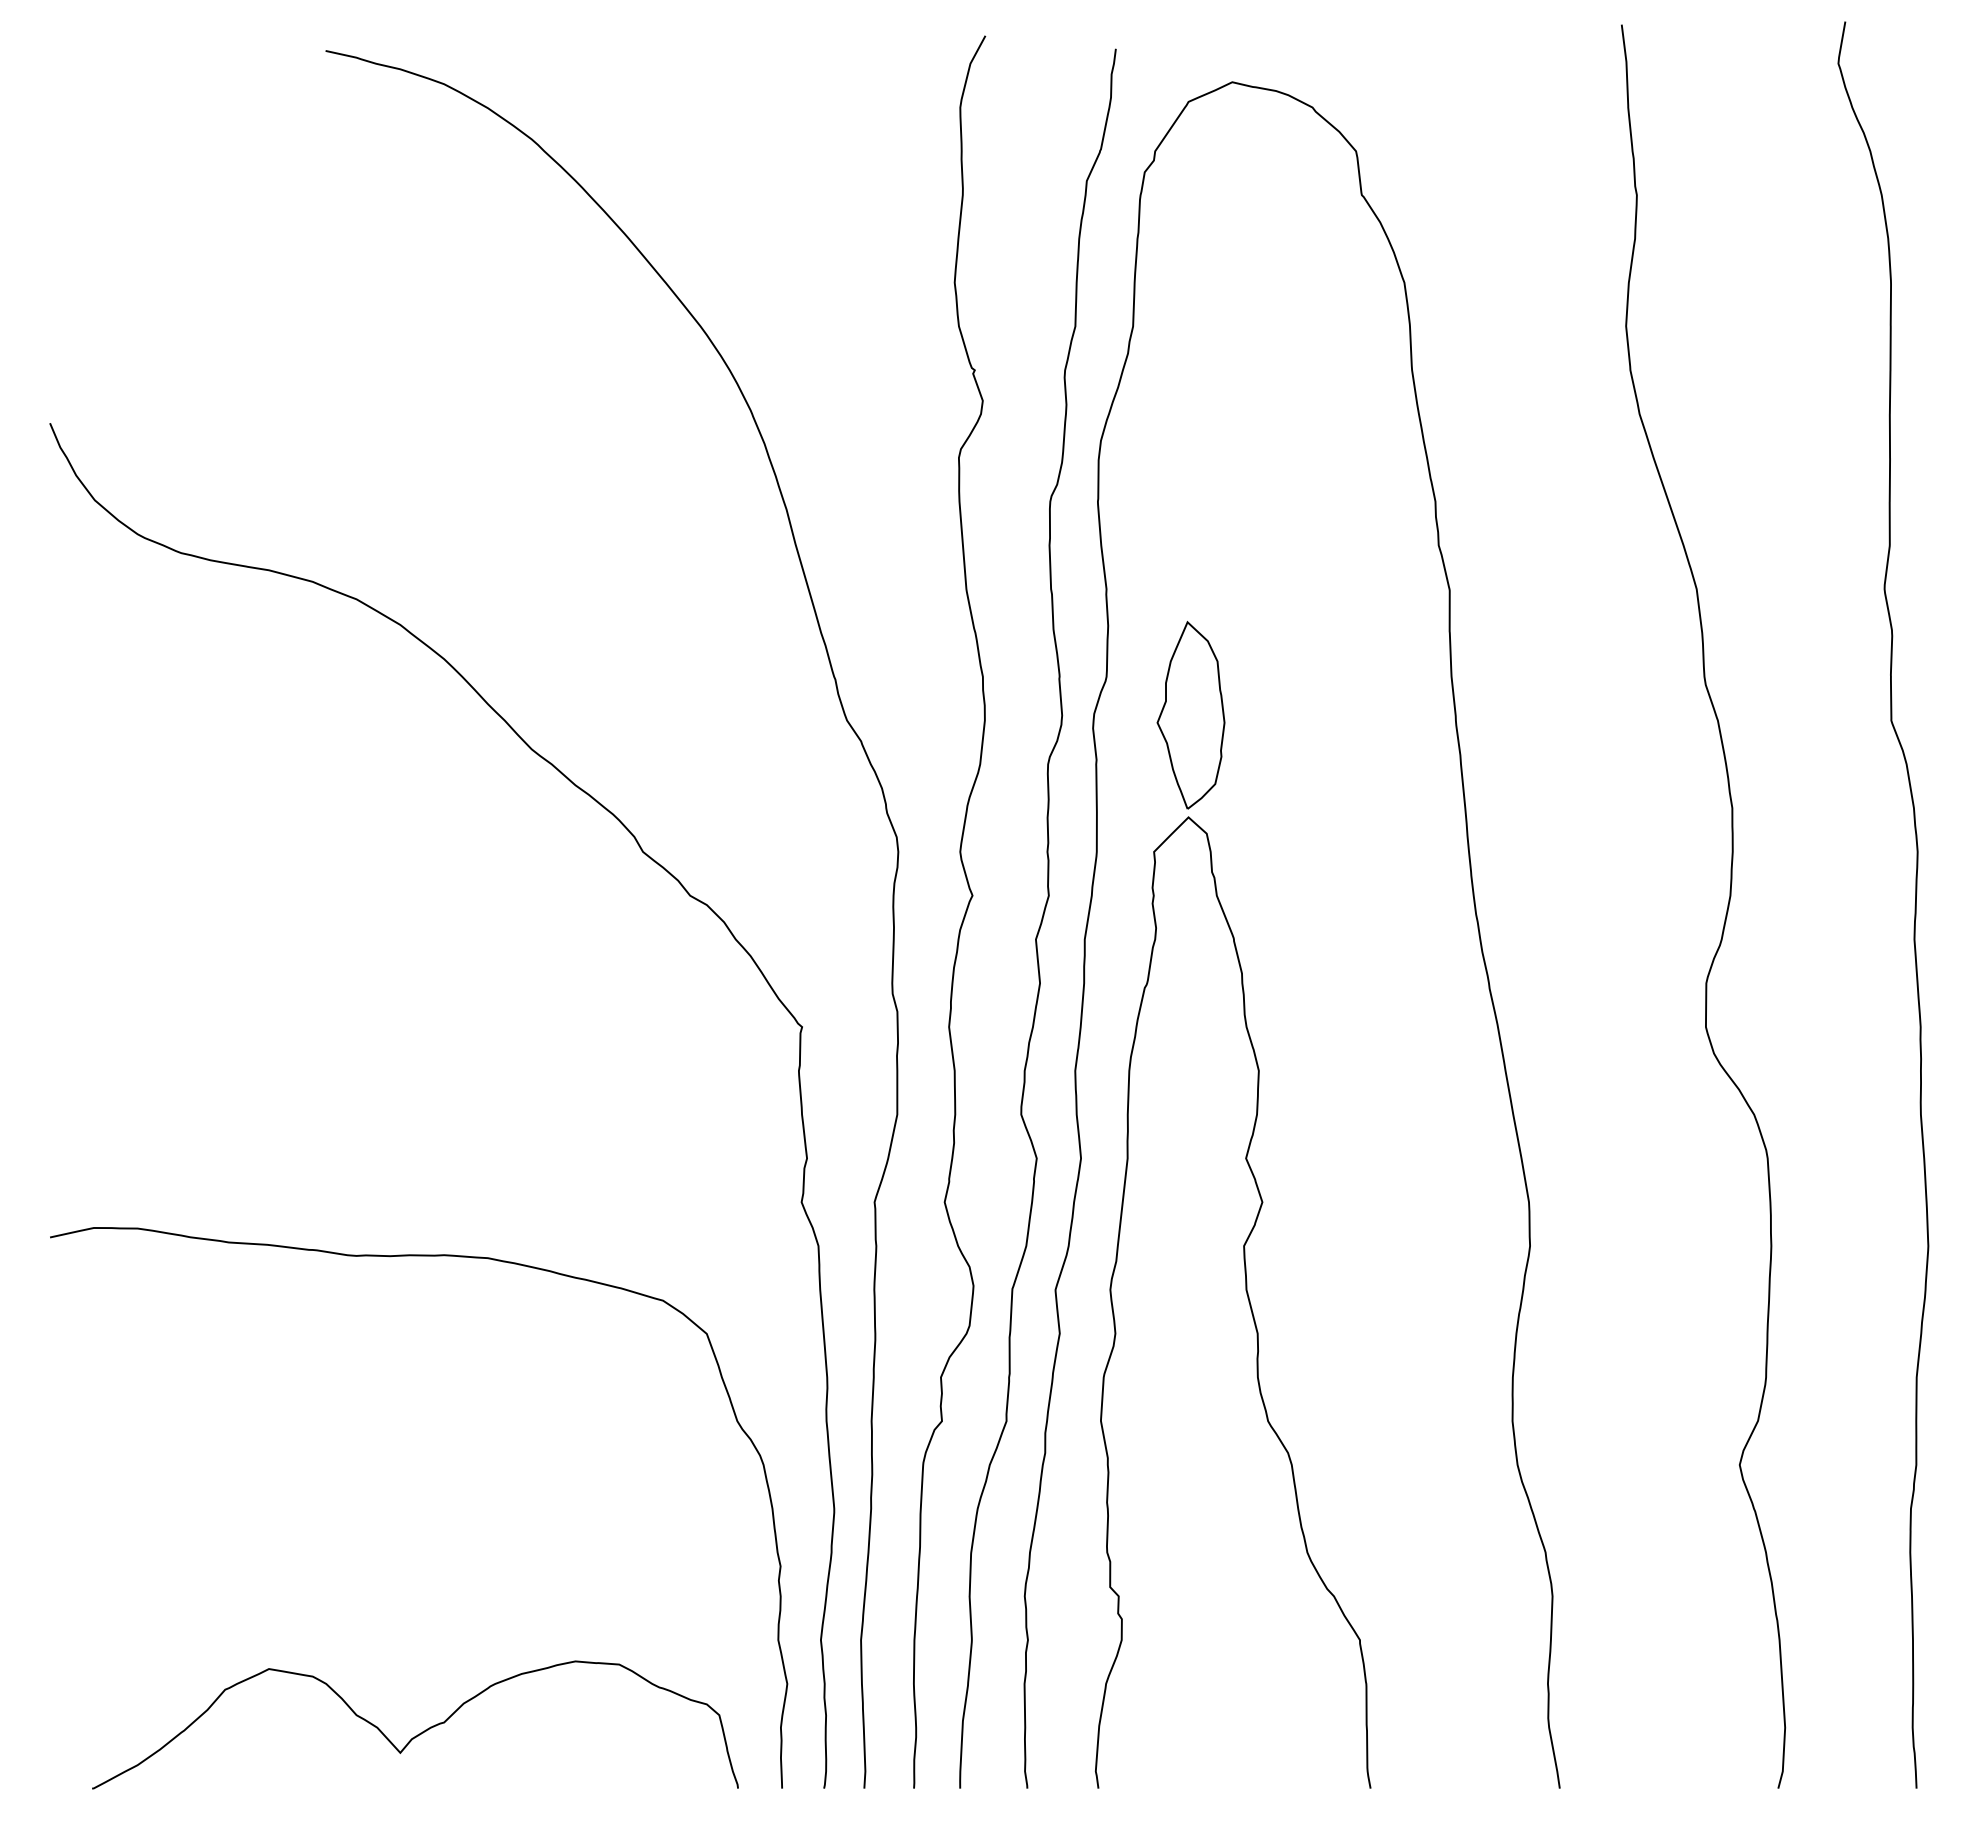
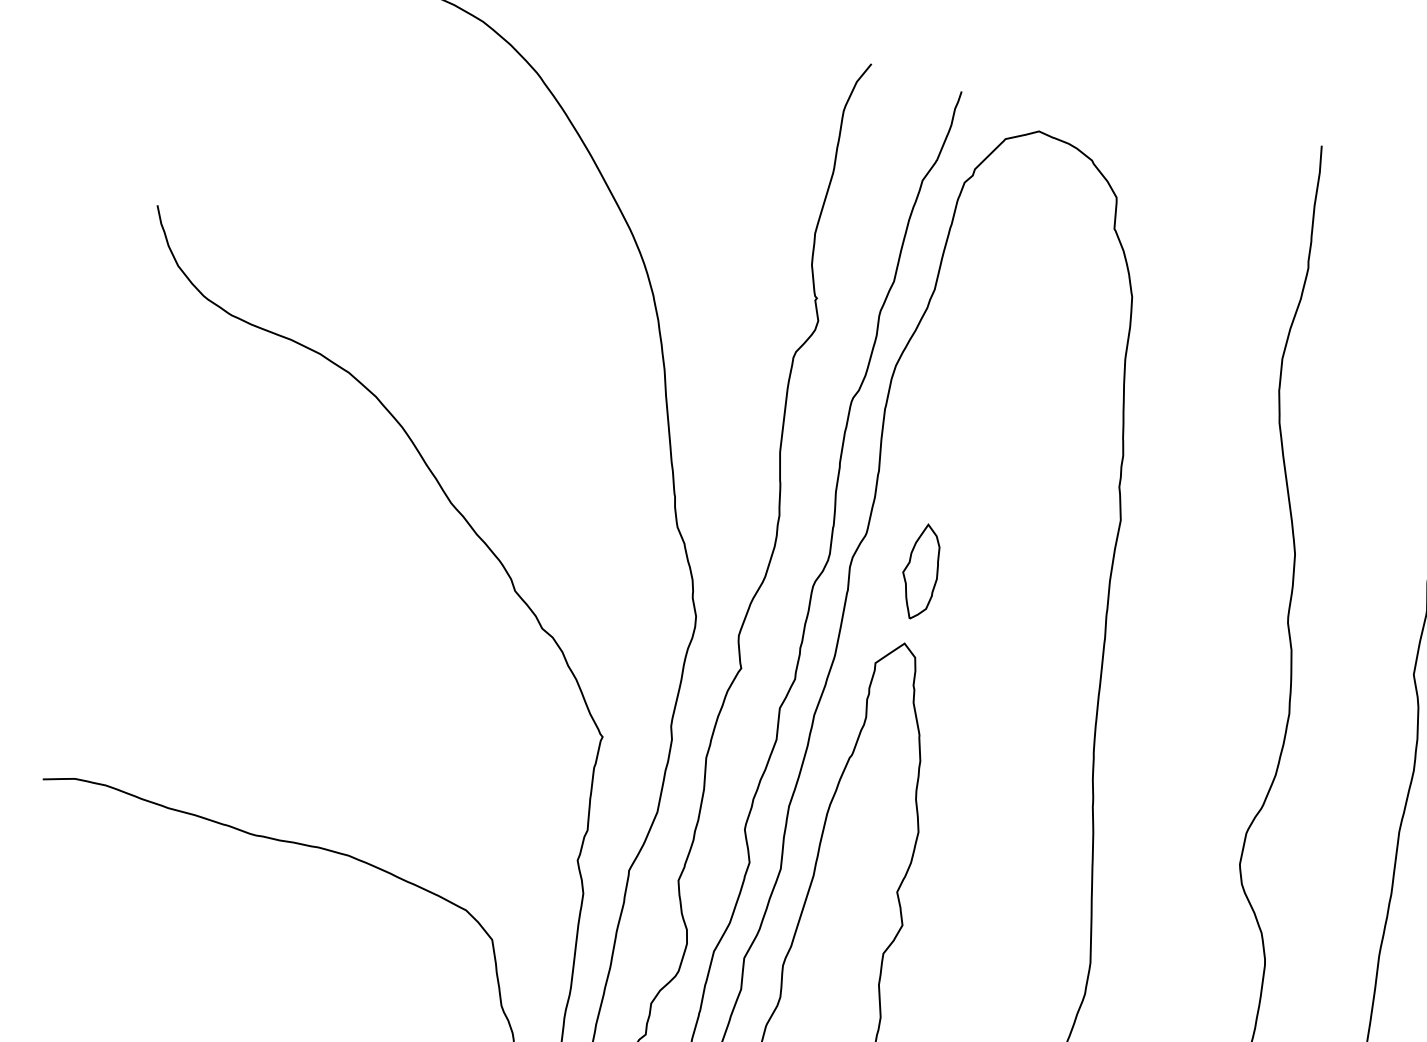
part: (1190, 714) -> (920, 571), size x0.71

